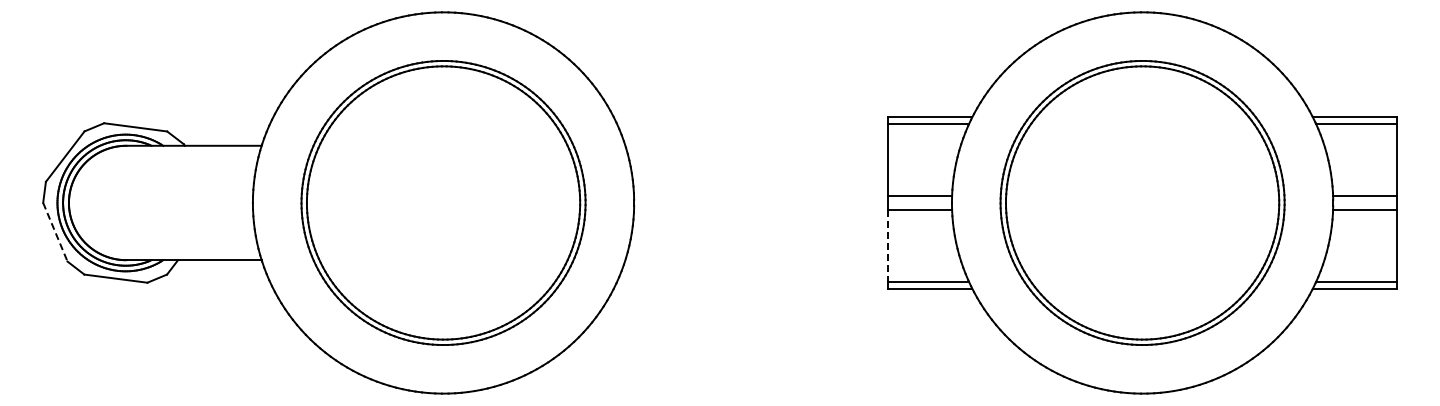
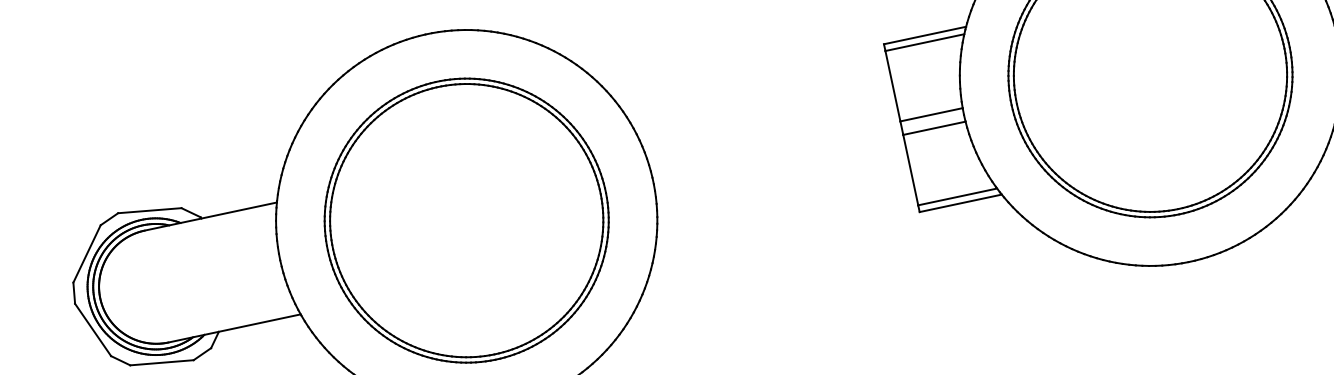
line: (55, 232) -> (93, 330), dashed -> solid
line: (888, 245) -> (910, 169), dashed -> solid

